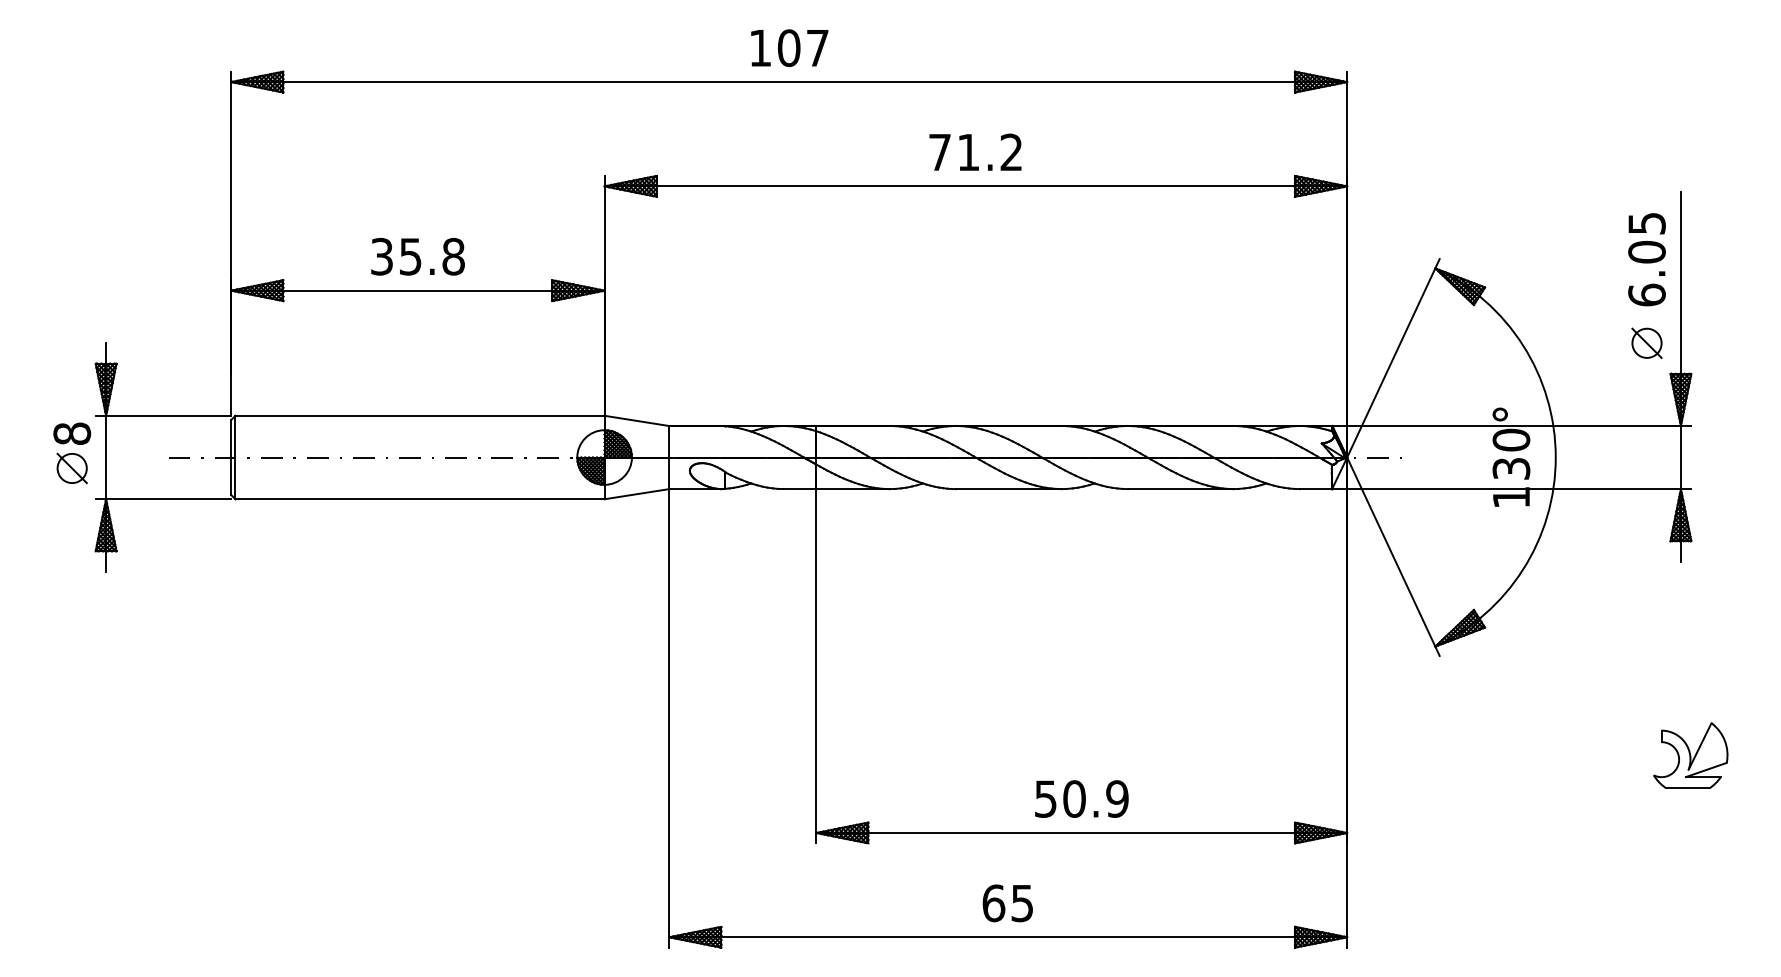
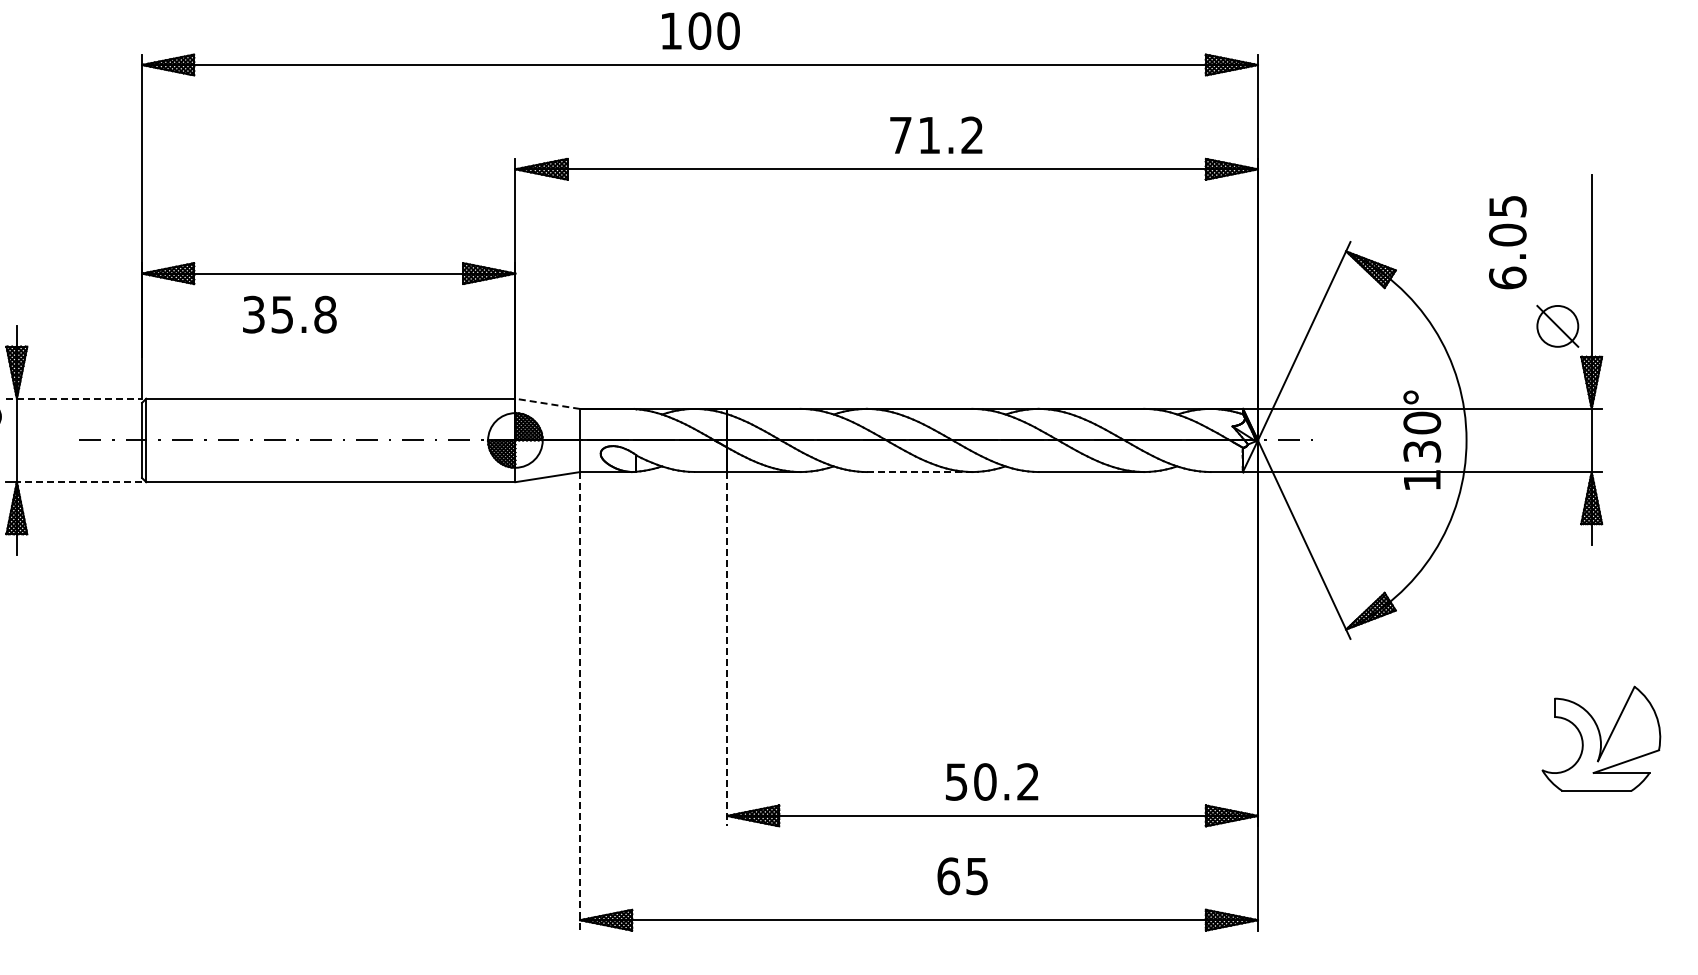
text: (817, 48) -> (728, 31), 107 -> 100
text: (975, 151) -> (936, 134), moved
text: (417, 256) -> (289, 314), moved
text: (1646, 259) -> (1507, 242), moved
part: (1646, 342) -> (1557, 325), size x1.4
line: (163, 415) -> (74, 398), solid -> dashed
line: (636, 420) -> (547, 403), solid -> dashed
line: (1008, 489) -> (919, 472), solid -> dashed
line: (168, 499) -> (79, 482), solid -> dashed
line: (816, 666) -> (727, 649), solid -> dashed
line: (669, 718) -> (580, 701), solid -> dashed
part: (1690, 755) -> (1601, 738), size x1.6
text: (1117, 798) -> (1028, 781), 50.9 -> 50.2
text: (1007, 903) -> (962, 876), moved

